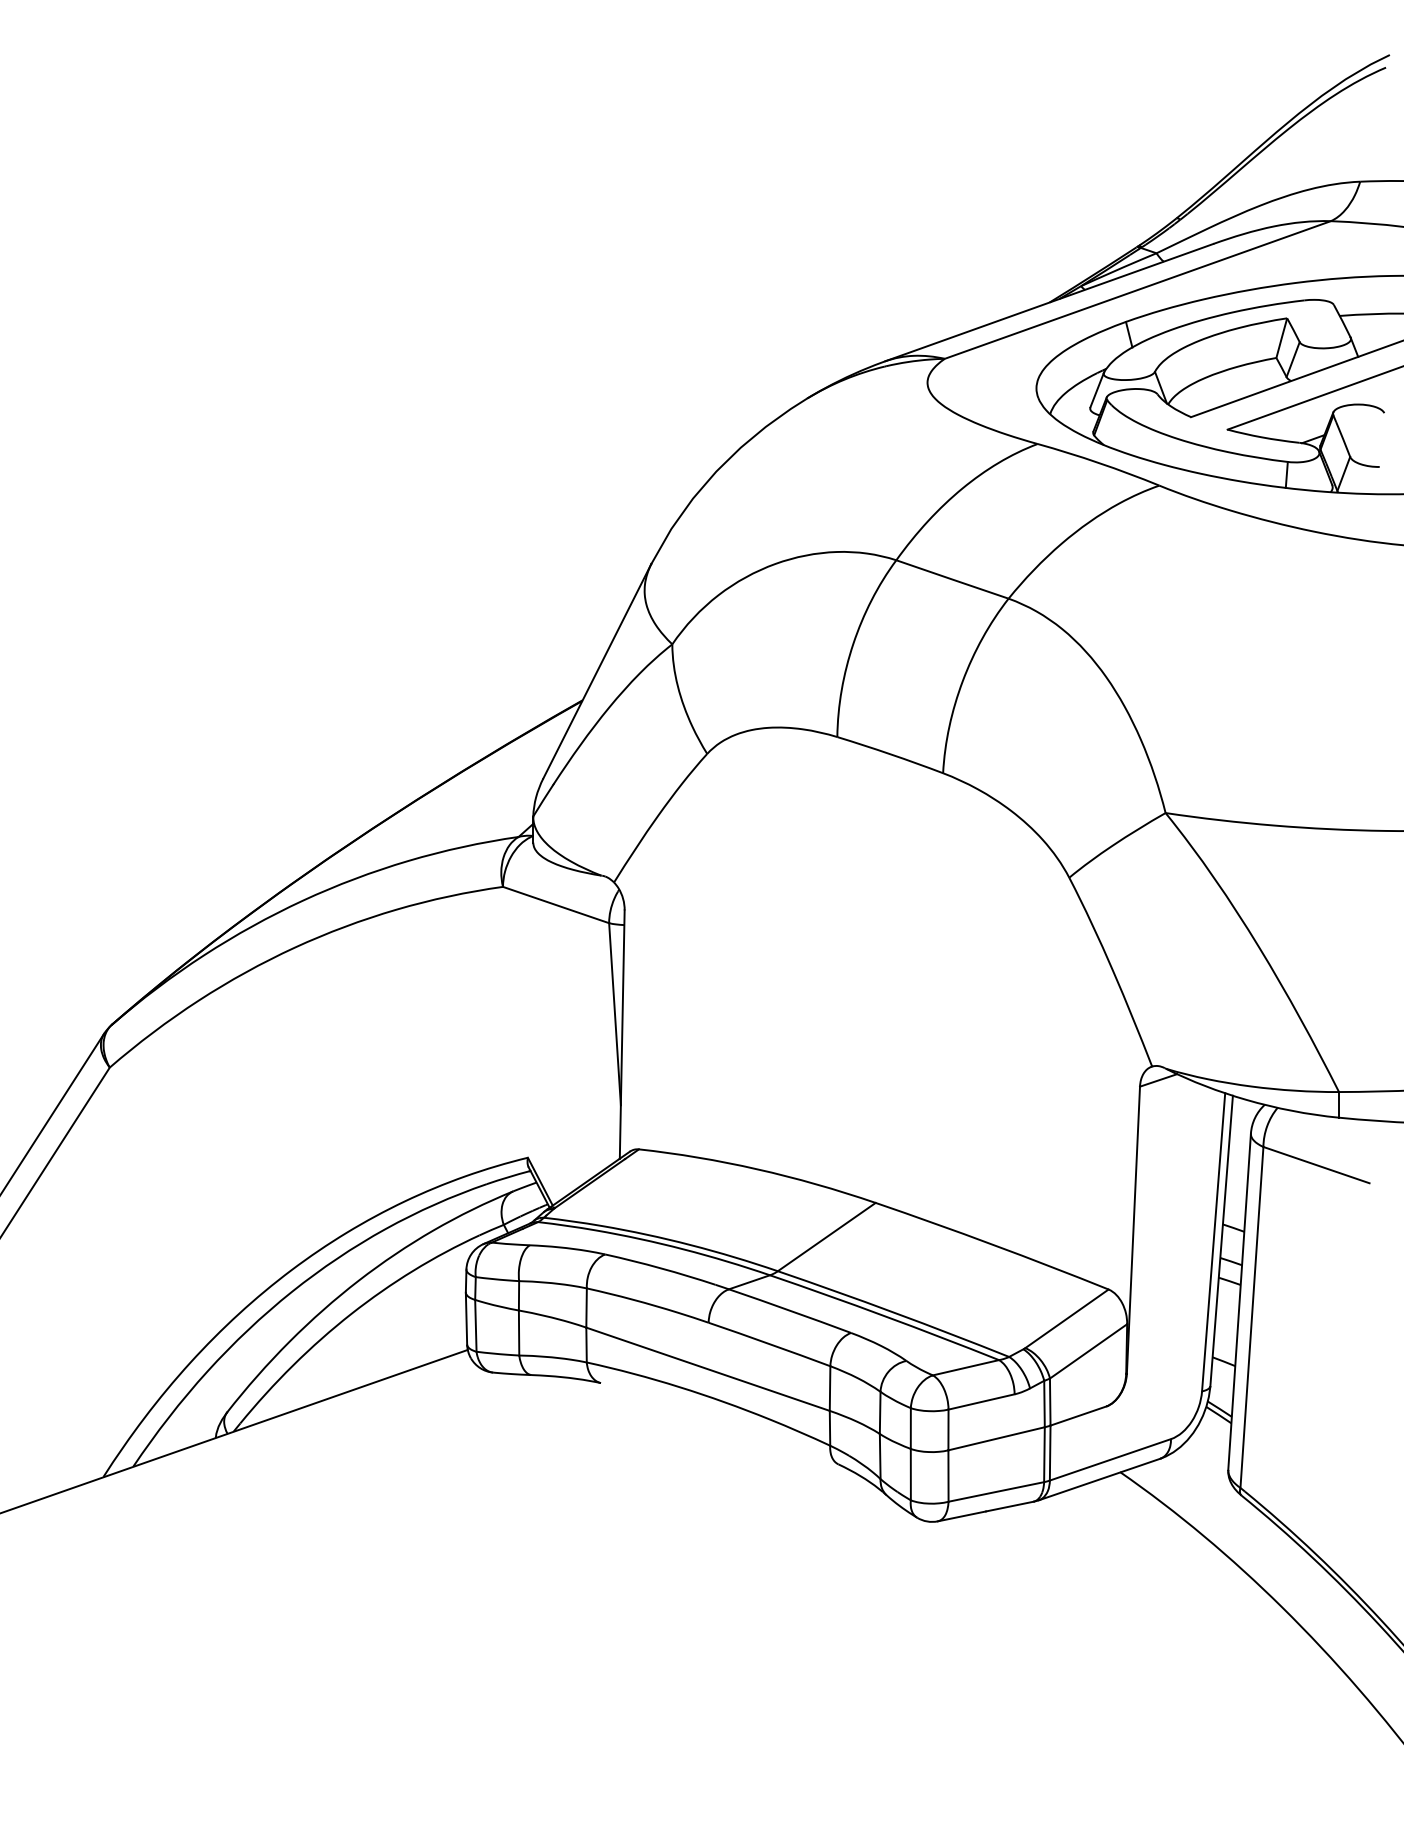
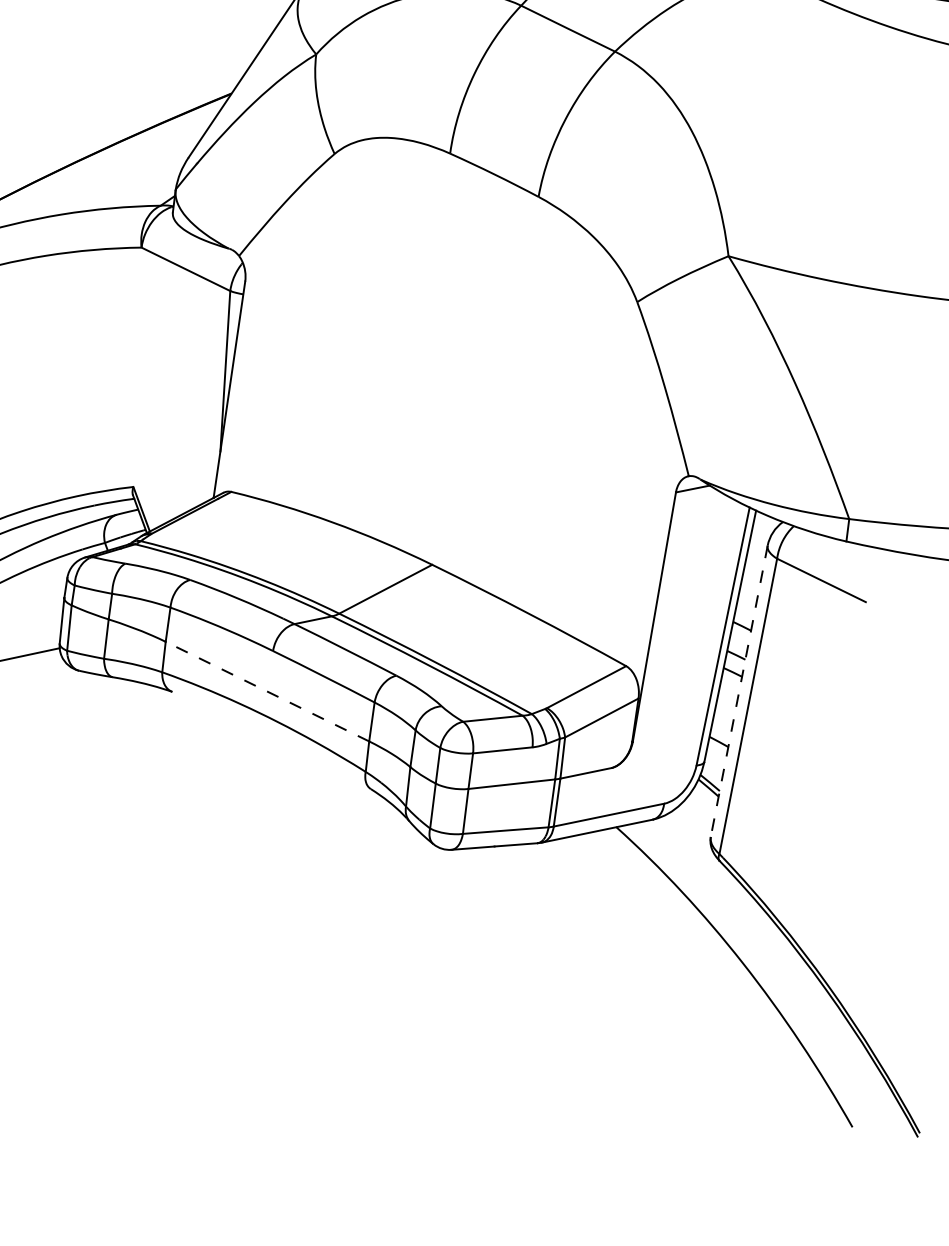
line: (1239, 1301) -> (739, 691), solid -> dashed
line: (708, 1369) -> (267, 691), solid -> dashed

